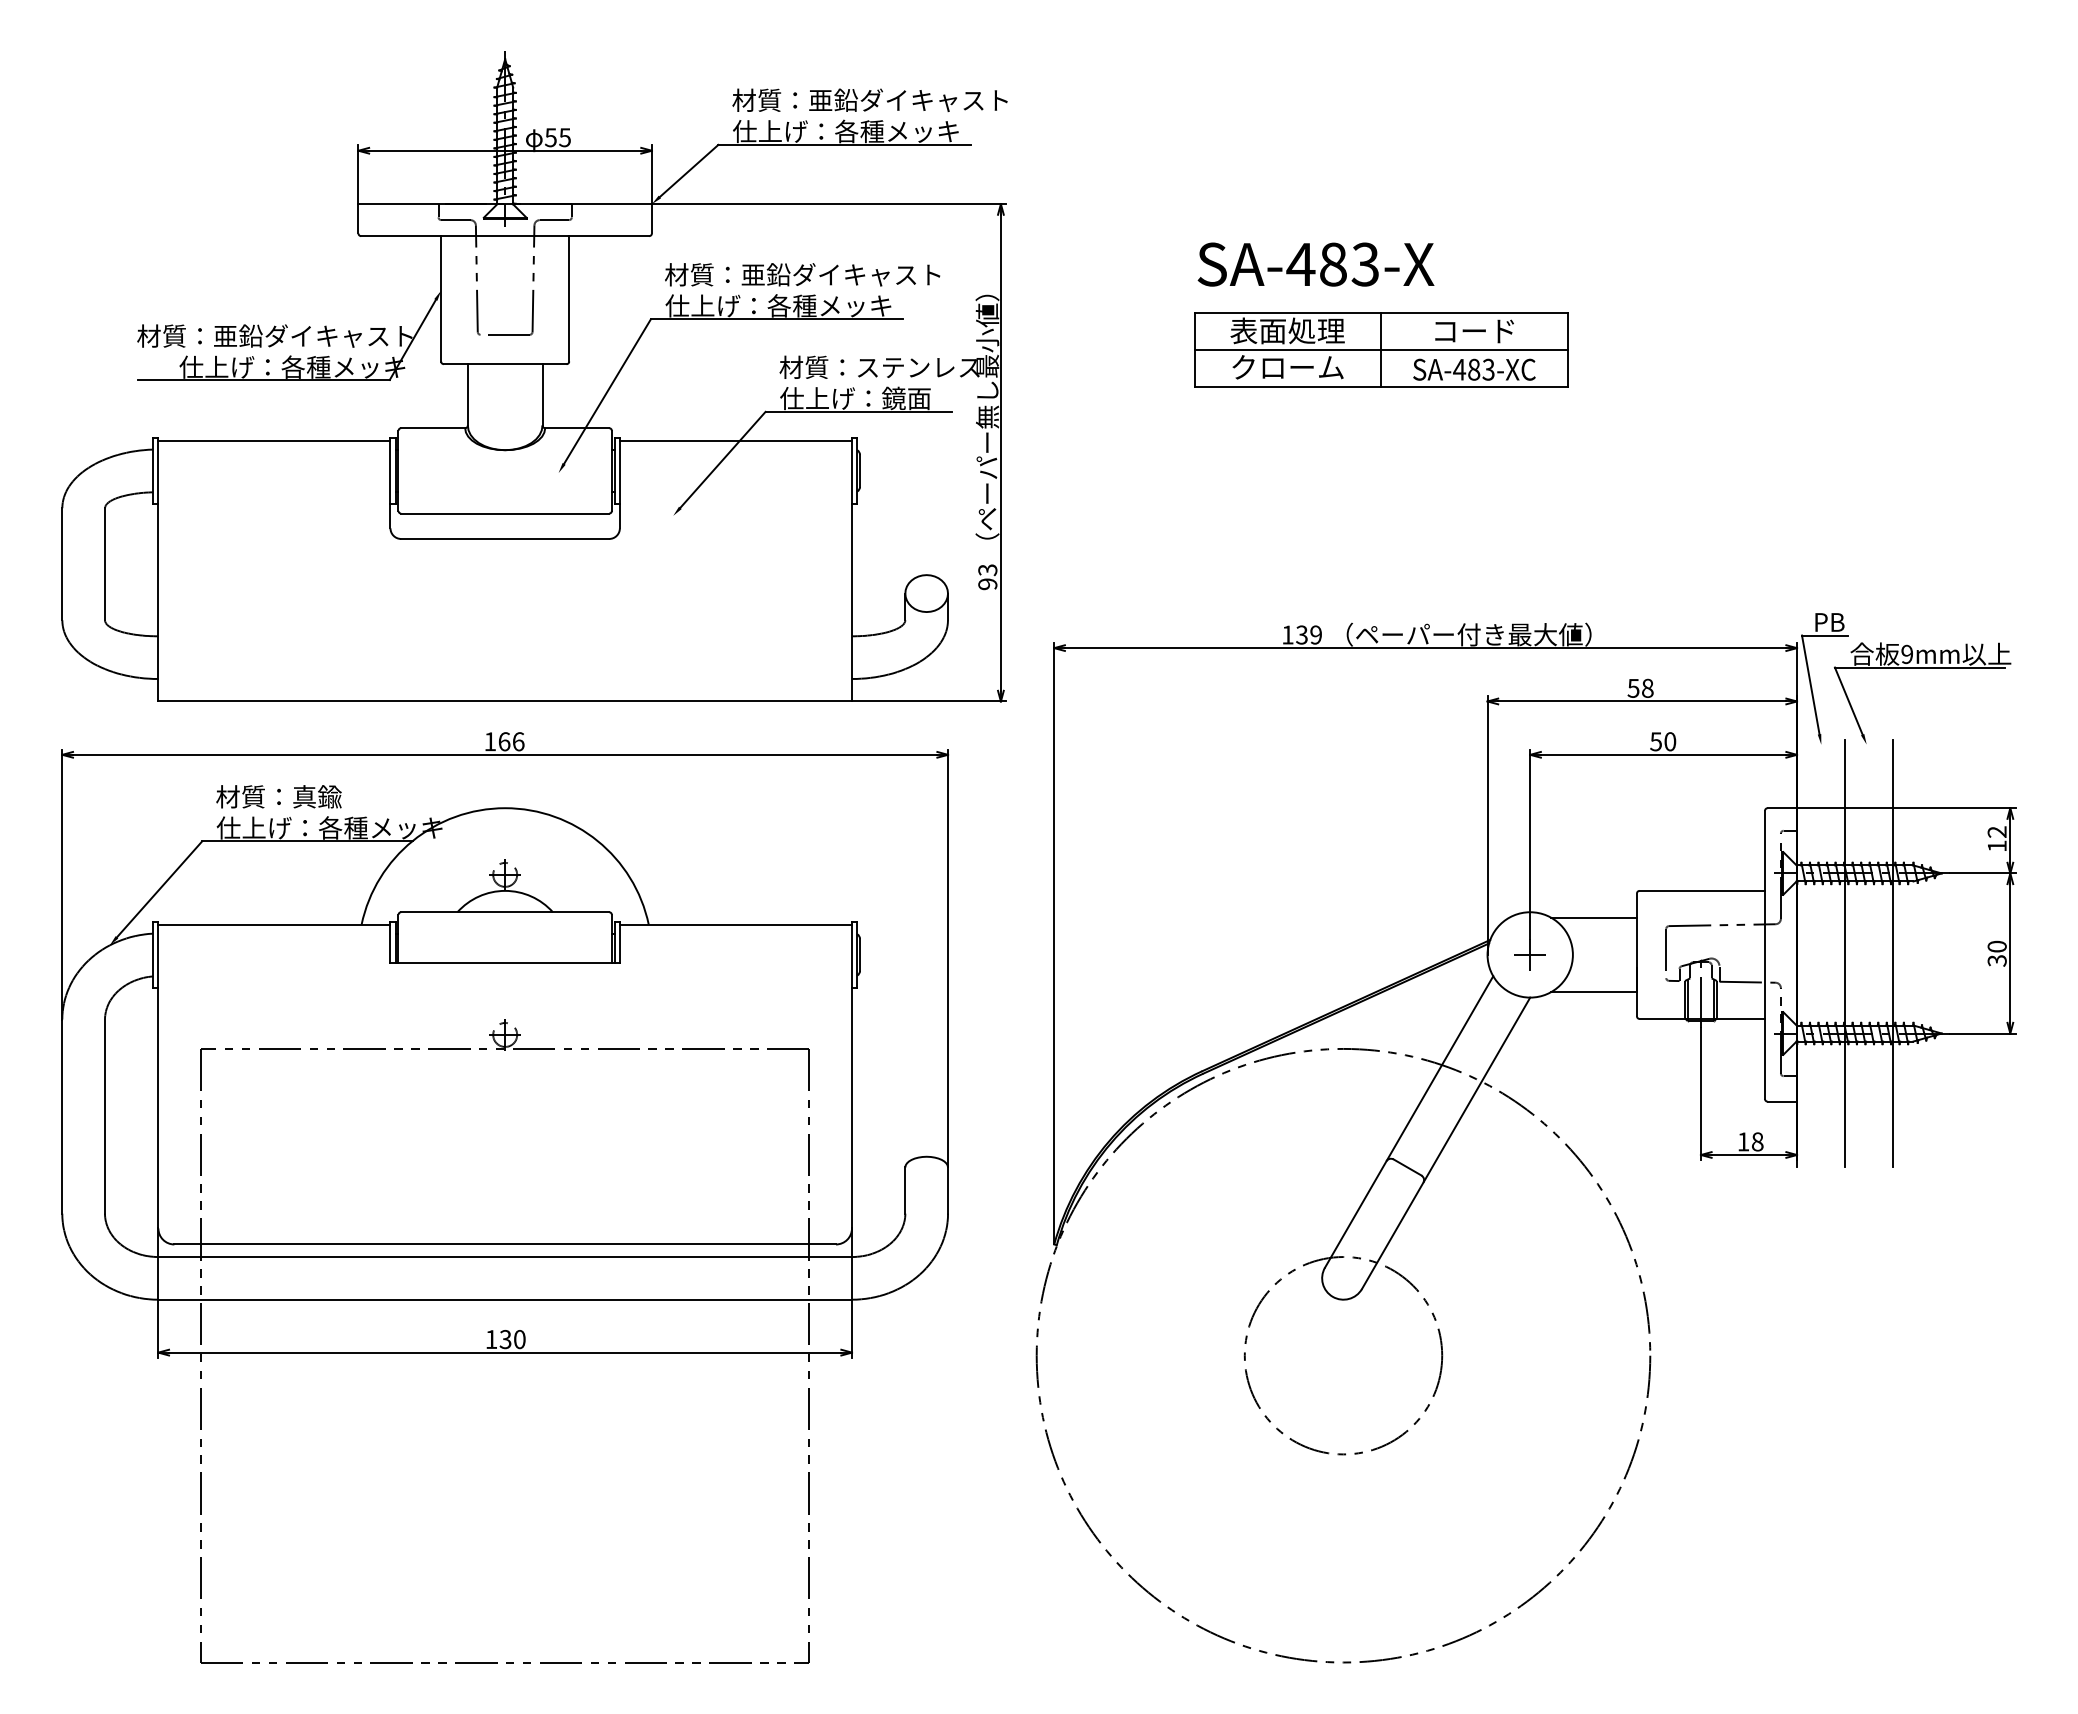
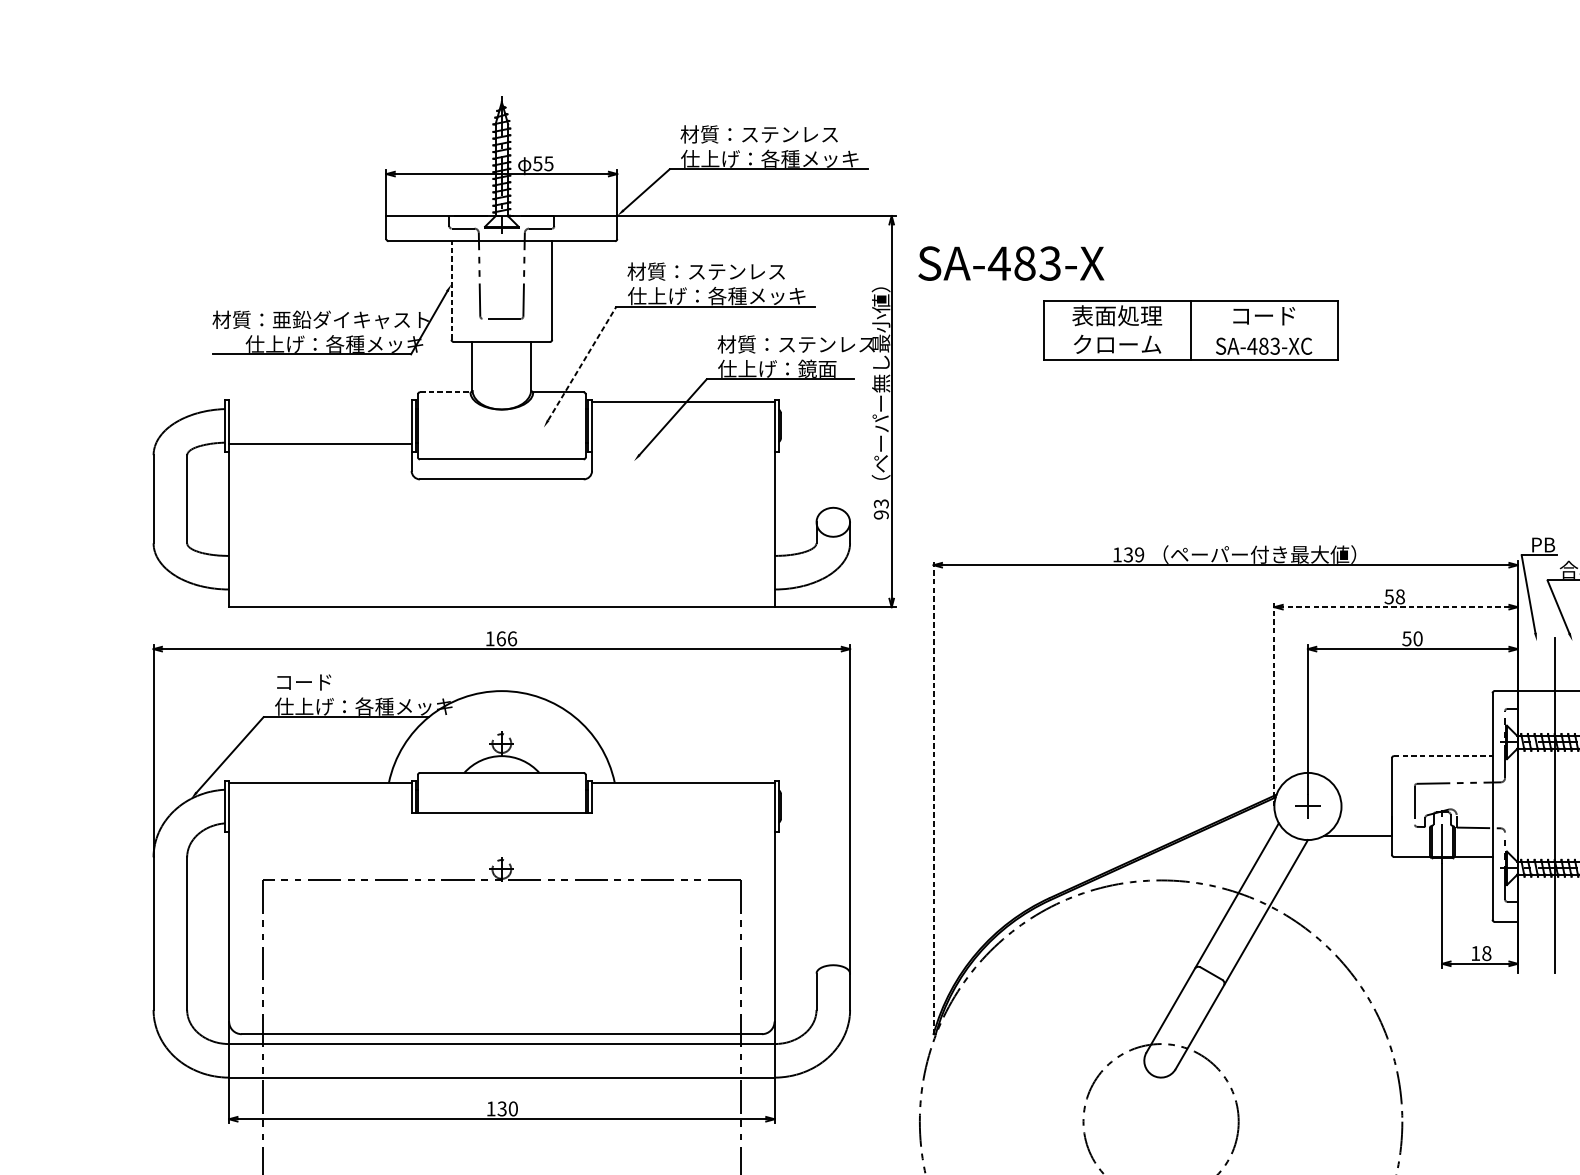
text: (908, 100) -> (819, 134), 材質：亜鉛ダイキャスト -> 材質：ステンレス
text: (1315, 264) -> (1010, 263), moved
text: (840, 274) -> (765, 271), 材質：亜鉛ダイキャスト -> 材質：ステンレス
line: (441, 298) -> (451, 290), solid -> dashed
line: (1381, 350) -> (1190, 331), removed
line: (607, 391) -> (582, 363), solid -> dashed
line: (433, 428) -> (445, 392), solid -> dashed
line: (274, 440) -> (320, 443), moved
line: (1641, 701) -> (1395, 607), solid -> dashed
text: (278, 796) -> (323, 681), 材質：真鍮 -> コード
line: (1487, 825) -> (1274, 704), solid -> dashed
line: (1702, 890) -> (1443, 755), solid -> dashed
line: (1593, 917) -> (1357, 777), removed
line: (1054, 943) -> (933, 797), solid -> dashed

